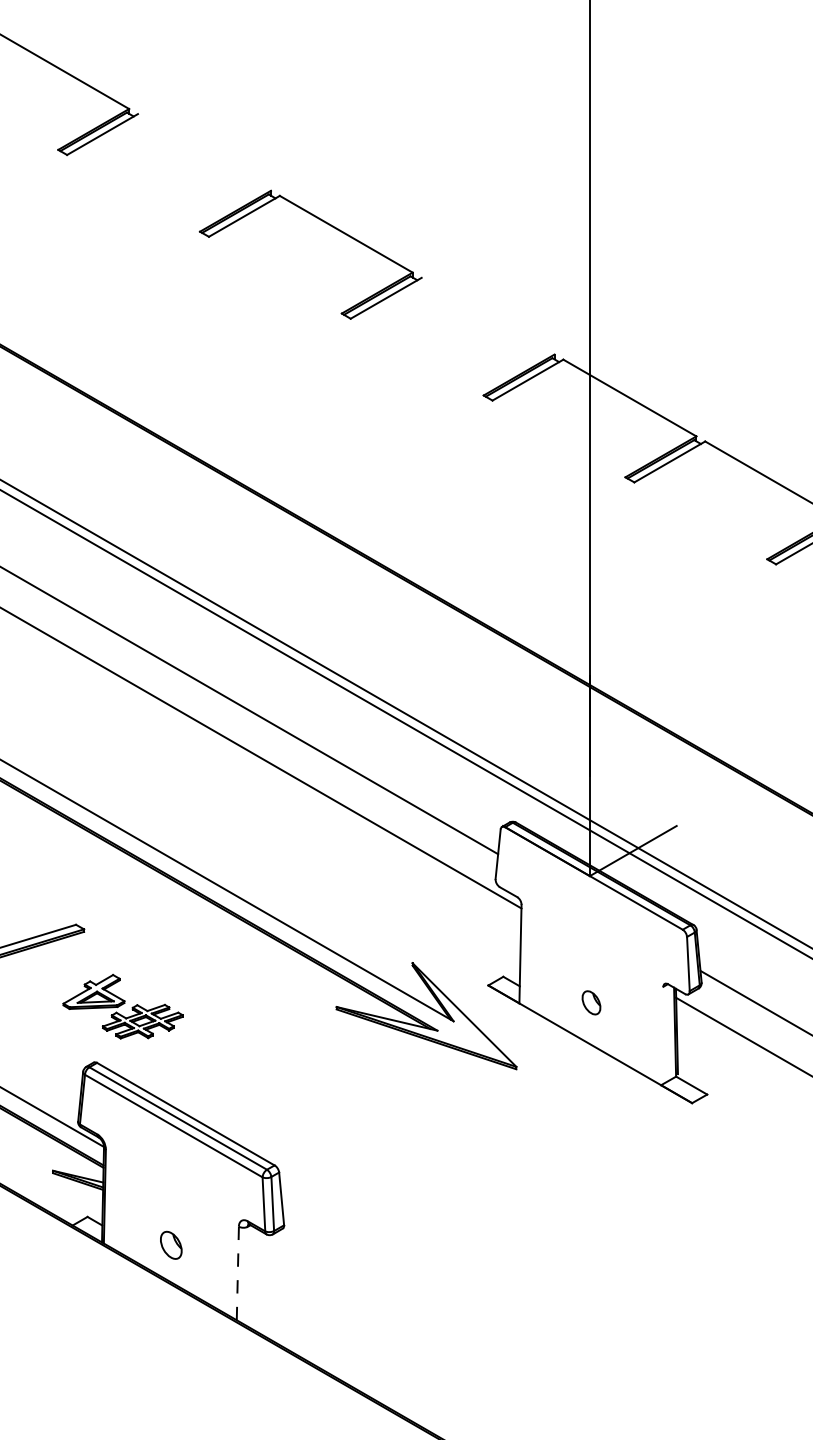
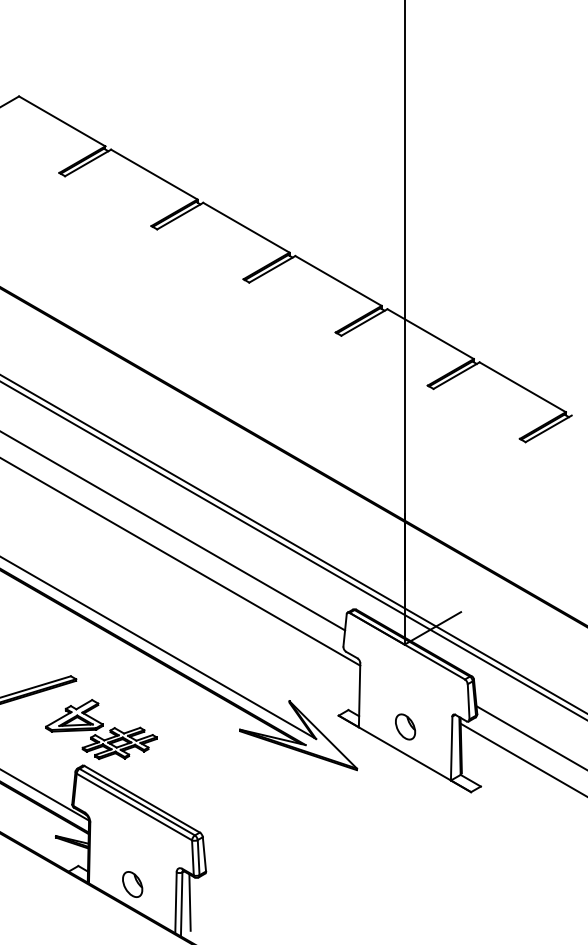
line: (204, 152) -> (154, 174), added
line: (488, 315) -> (338, 280), added
part: (591, 1002) -> (405, 726), size x1.67
part: (123, 1006) -> (101, 729), size x1.43
line: (661, 1035) -> (451, 748), added
part: (170, 1245) -> (132, 884), size x1.43
line: (258, 1273) -> (189, 902), added
line: (237, 1274) -> (175, 903), dashed -> solid
line: (246, 1276) -> (181, 904), added

